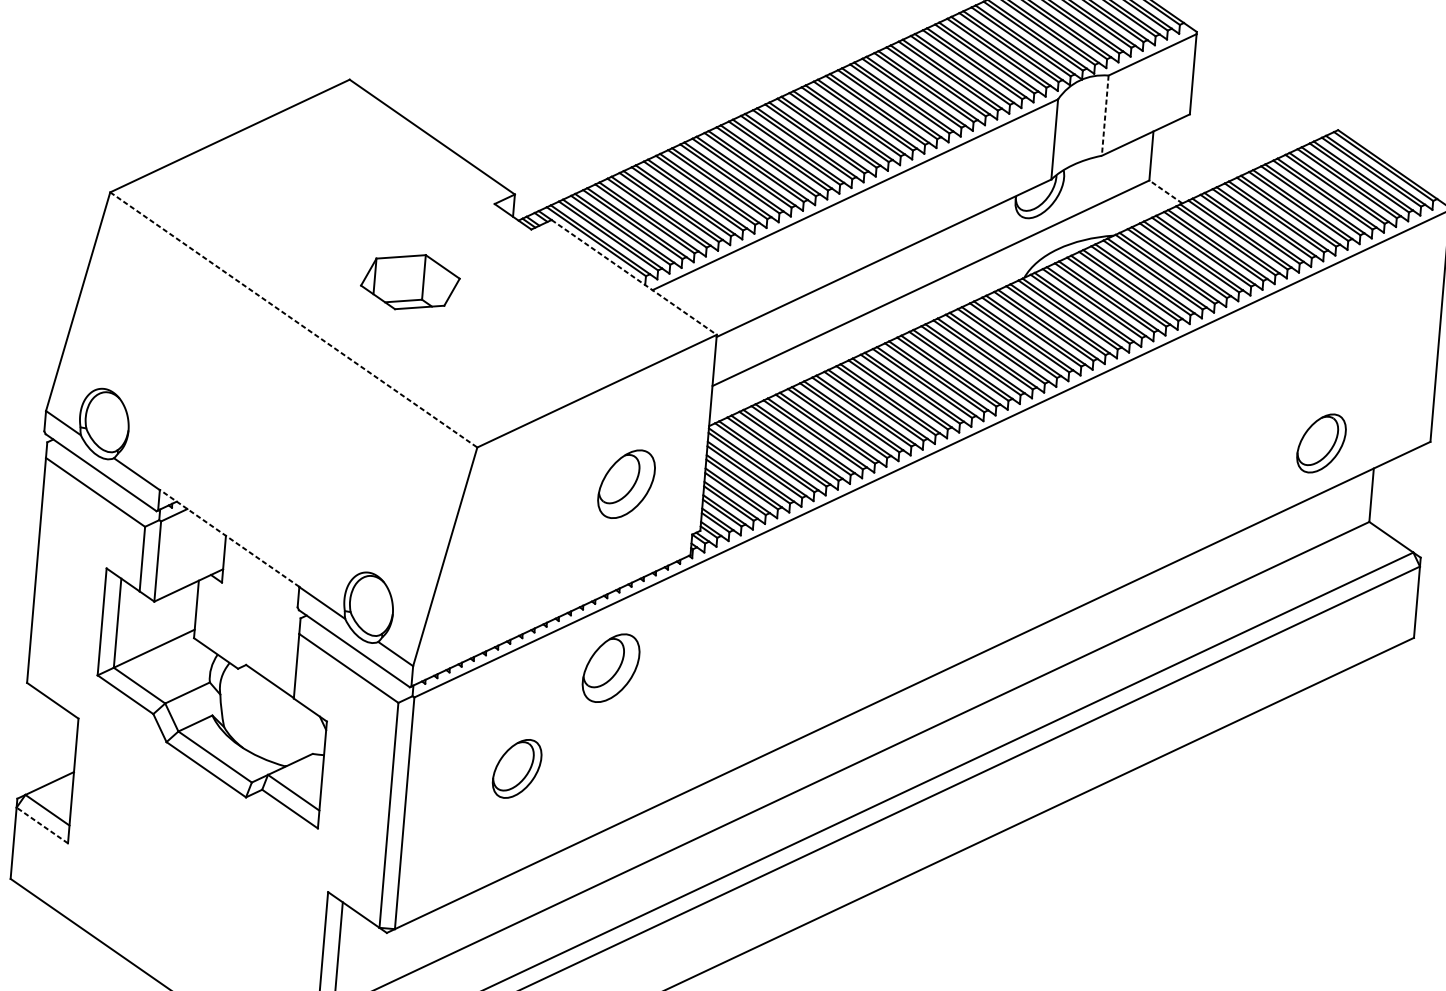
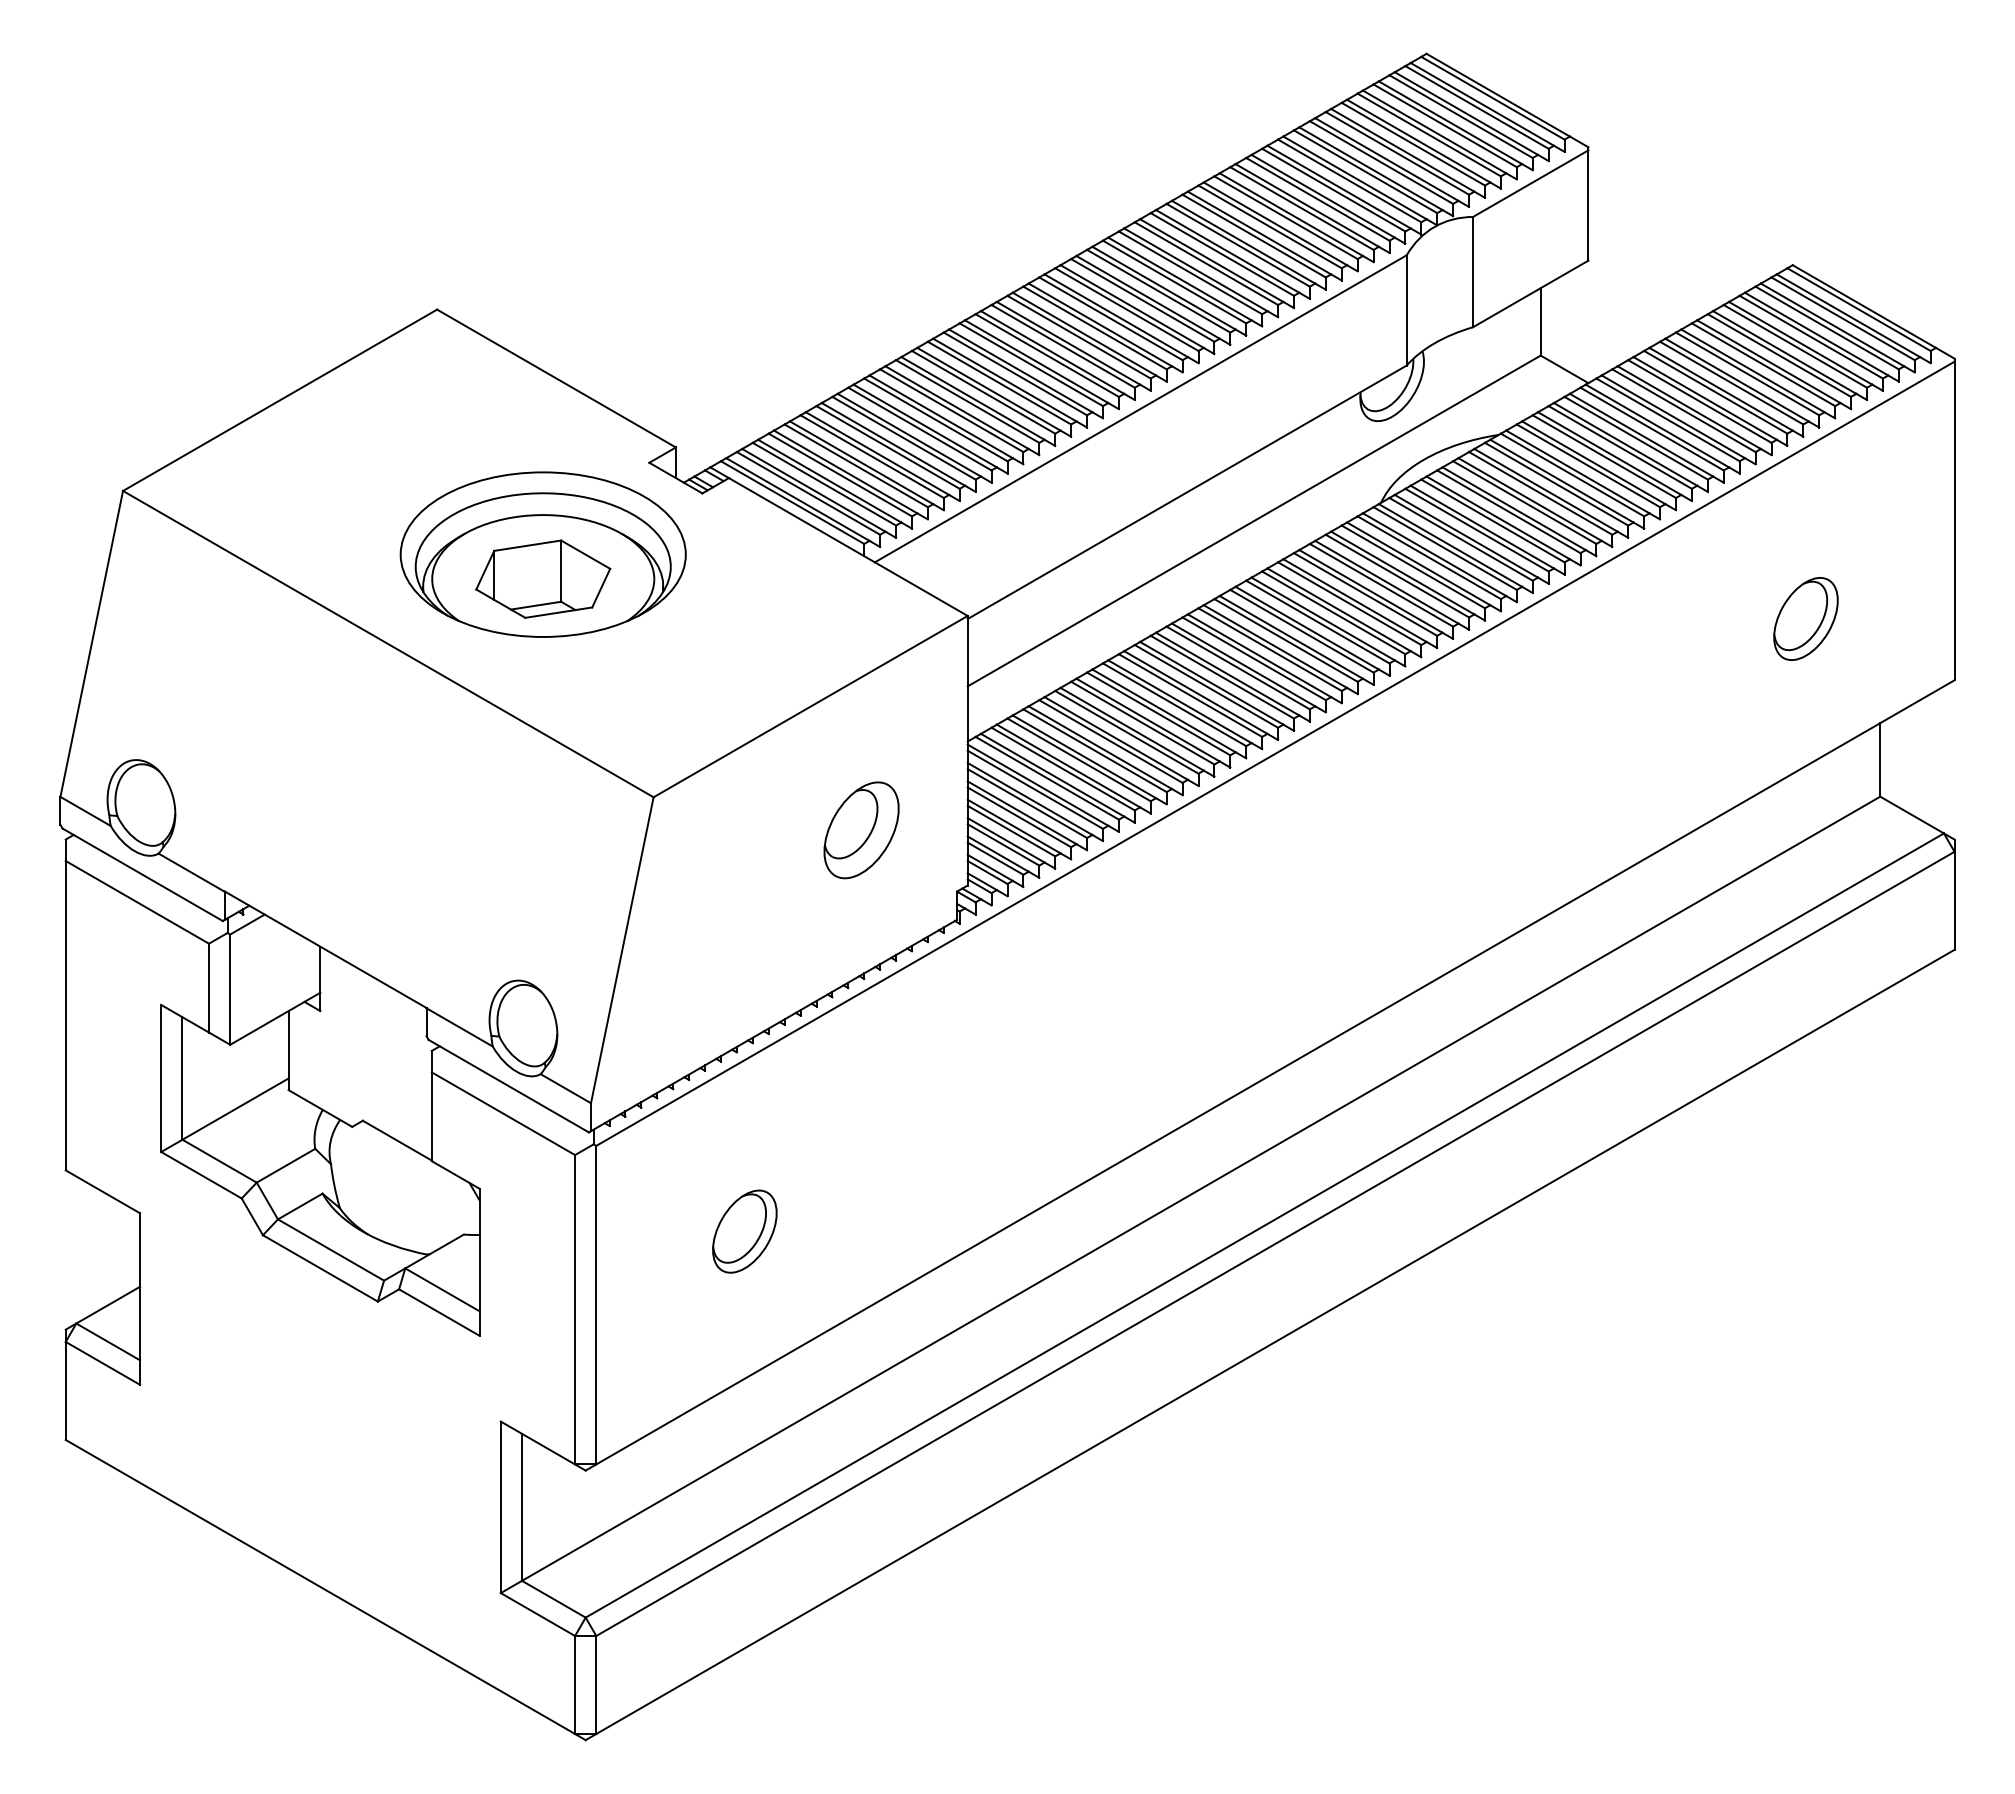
line: (1105, 115) -> (1473, 272), dashed -> solid
line: (1165, 192) -> (1564, 369), dashed -> solid
part: (411, 264) -> (542, 554), added
line: (634, 277) -> (848, 547), dashed -> solid
line: (293, 320) -> (388, 644), dashed -> solid
part: (1321, 443) -> (1805, 618), moved
line: (229, 538) -> (325, 949), dashed -> solid
part: (611, 668) -> (861, 1083), removed
line: (42, 825) -> (102, 1363), dashed -> solid

